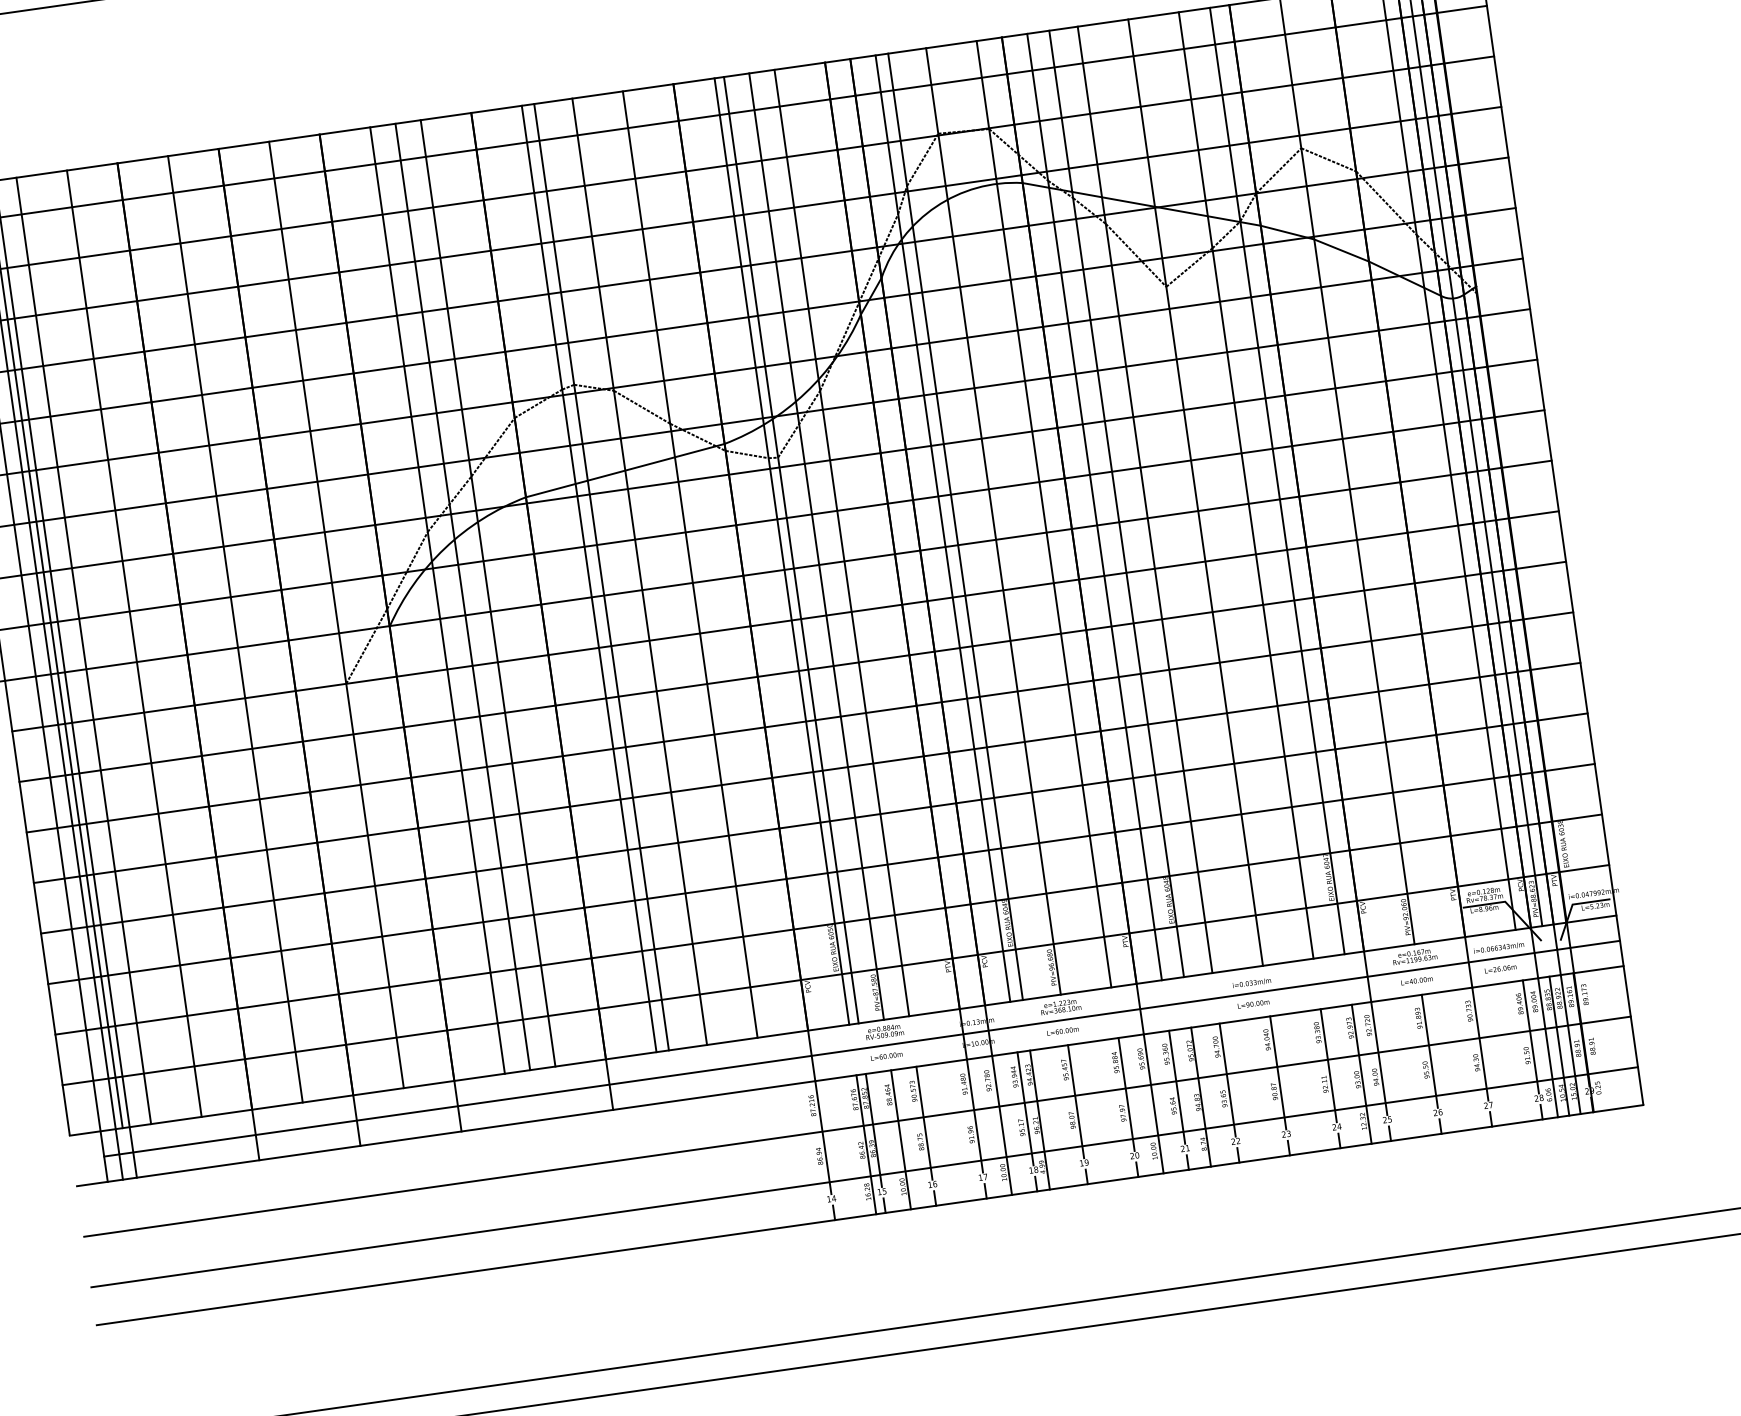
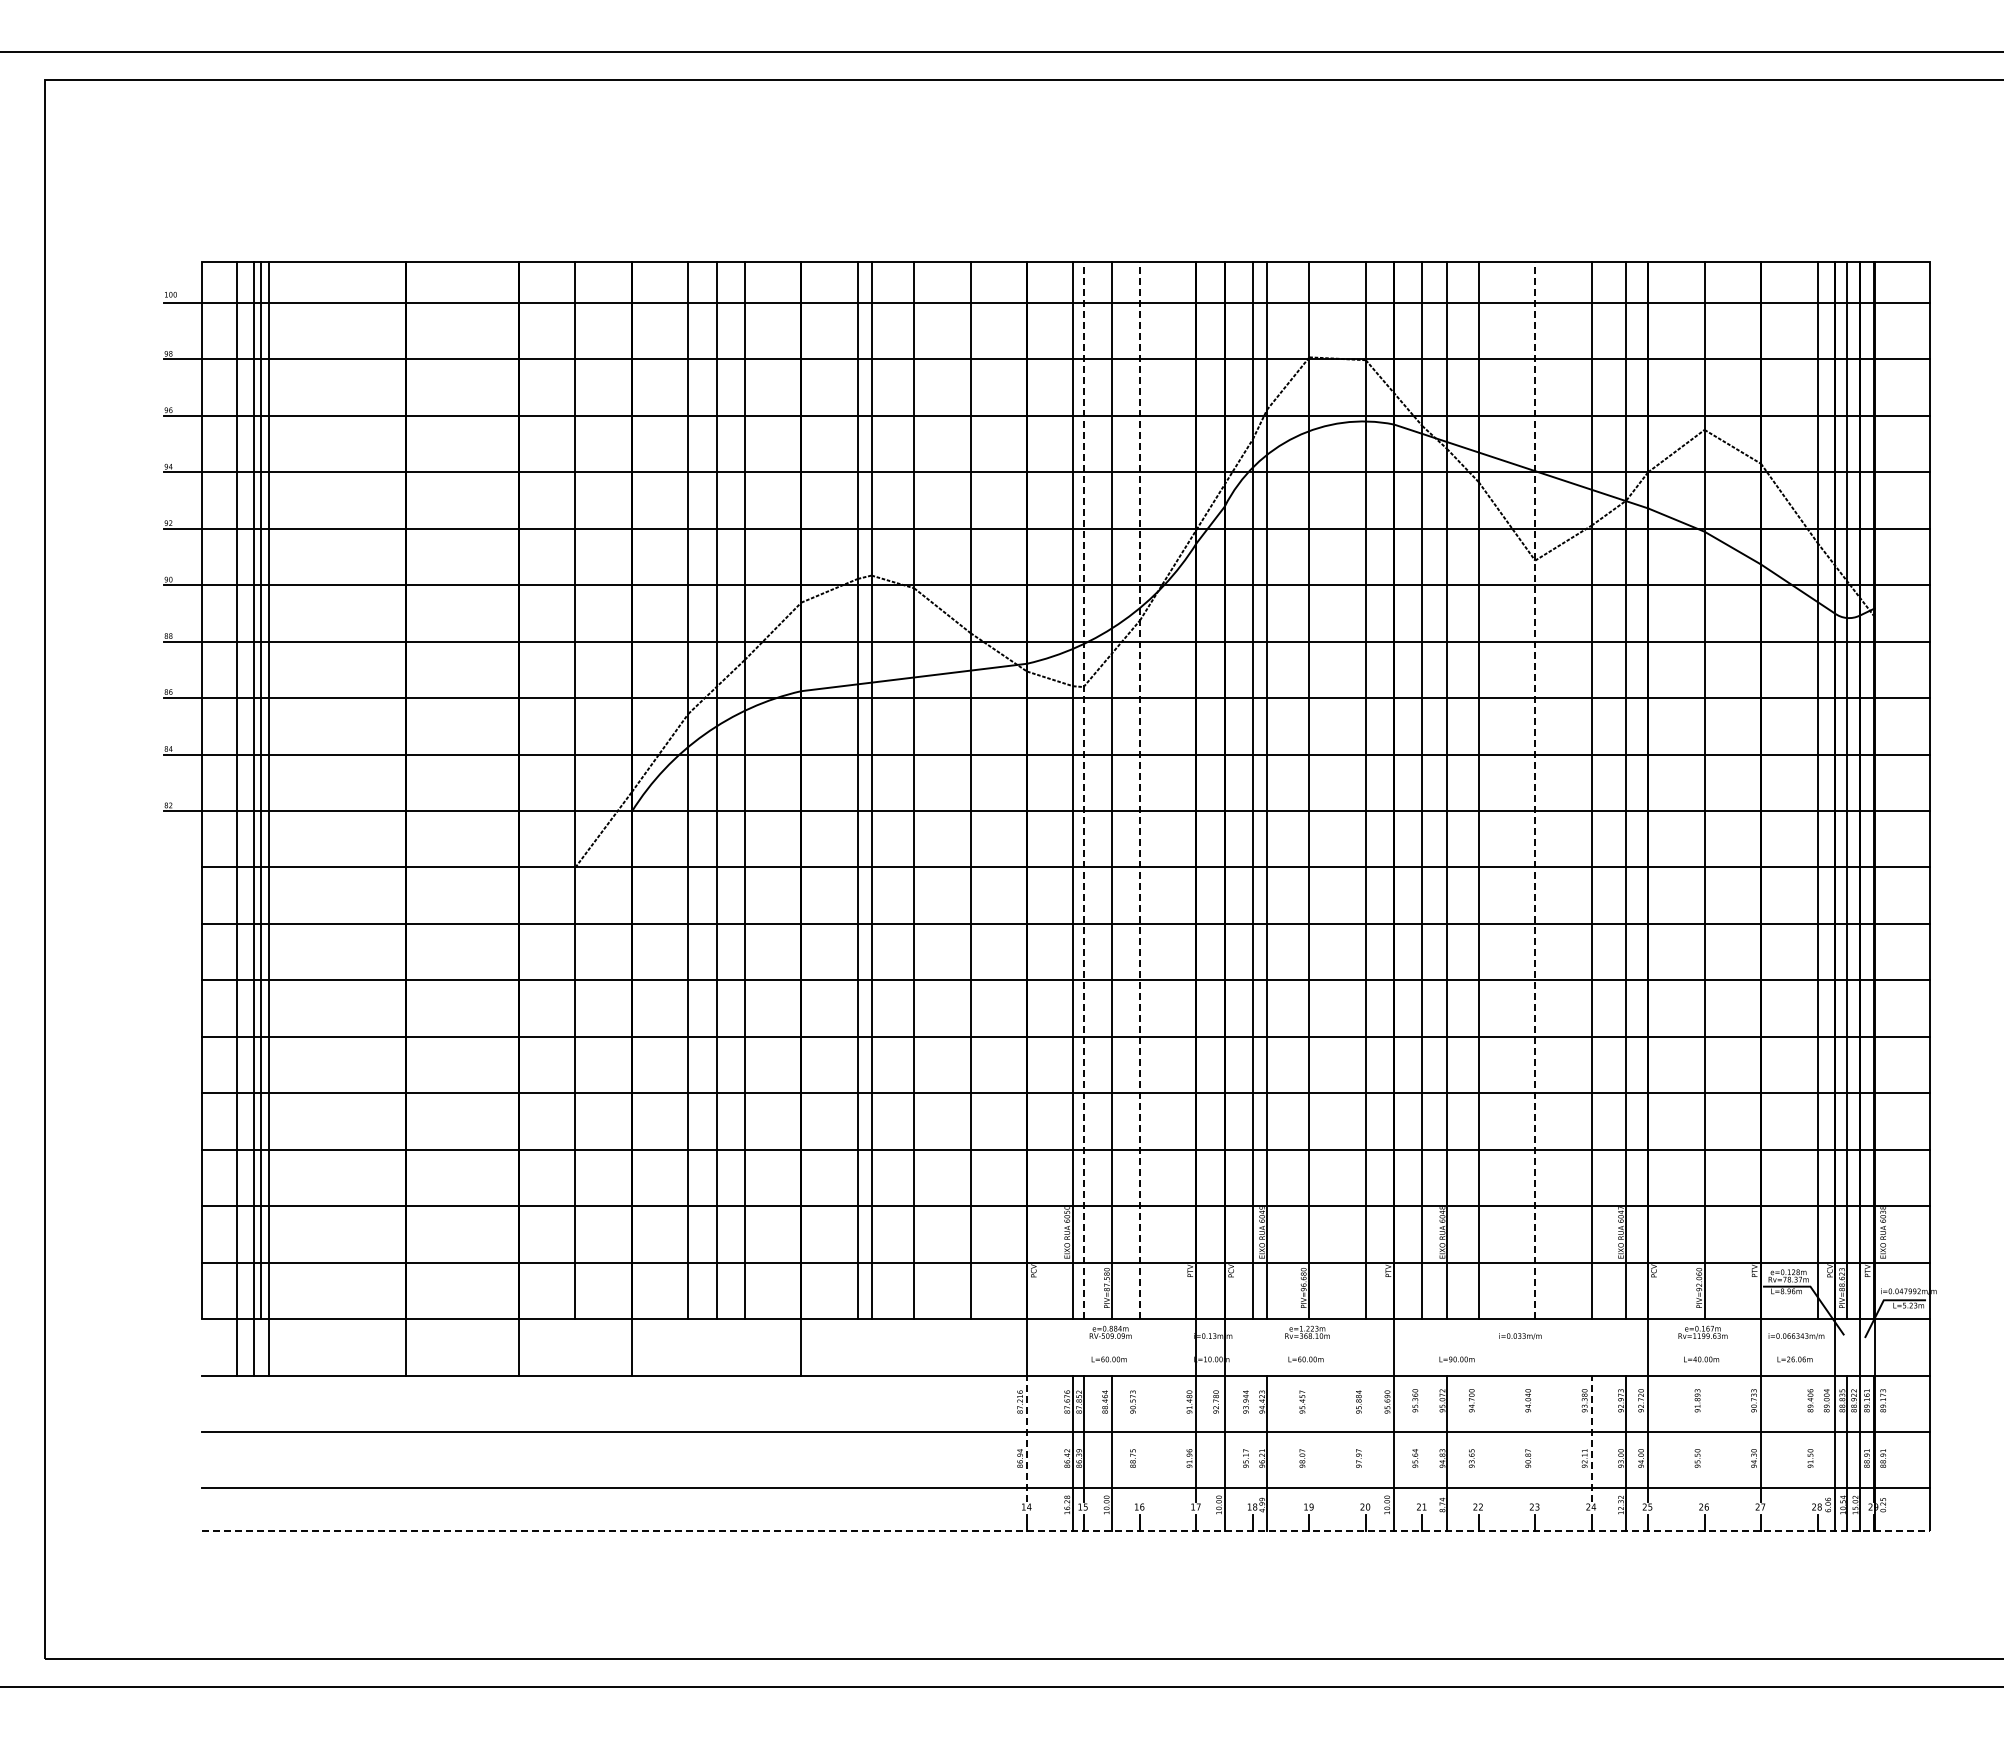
line: (1195, 492) -> (1535, 790), solid -> dashed
line: (842, 542) -> (1140, 790), solid -> dashed
line: (791, 550) -> (1083, 790), solid -> dashed
line: (235, 629) -> (462, 790), removed
line: (134, 643) -> (349, 790), removed
line: (84, 650) -> (293, 790), removed
text: (1253, 1004) -> (1456, 1359), moved
line: (1530, 1036) -> (1817, 1438), removed
line: (862, 1048) -> (1083, 1347), removed
line: (1429, 1051) -> (1704, 1438), removed
line: (1328, 1065) -> (1591, 1438), solid -> dashed
line: (1278, 1072) -> (1535, 1438), removed
line: (1227, 1079) -> (1478, 1438), removed
line: (1177, 1087) -> (1422, 1438), removed
line: (1126, 1094) -> (1365, 1438), removed
line: (1076, 1101) -> (1309, 1438), removed
line: (1025, 1108) -> (1252, 1438), removed
line: (924, 1123) -> (1140, 1438), removed
line: (823, 1137) -> (1027, 1438), solid -> dashed
line: (870, 1214) -> (1066, 1530), solid -> dashed

